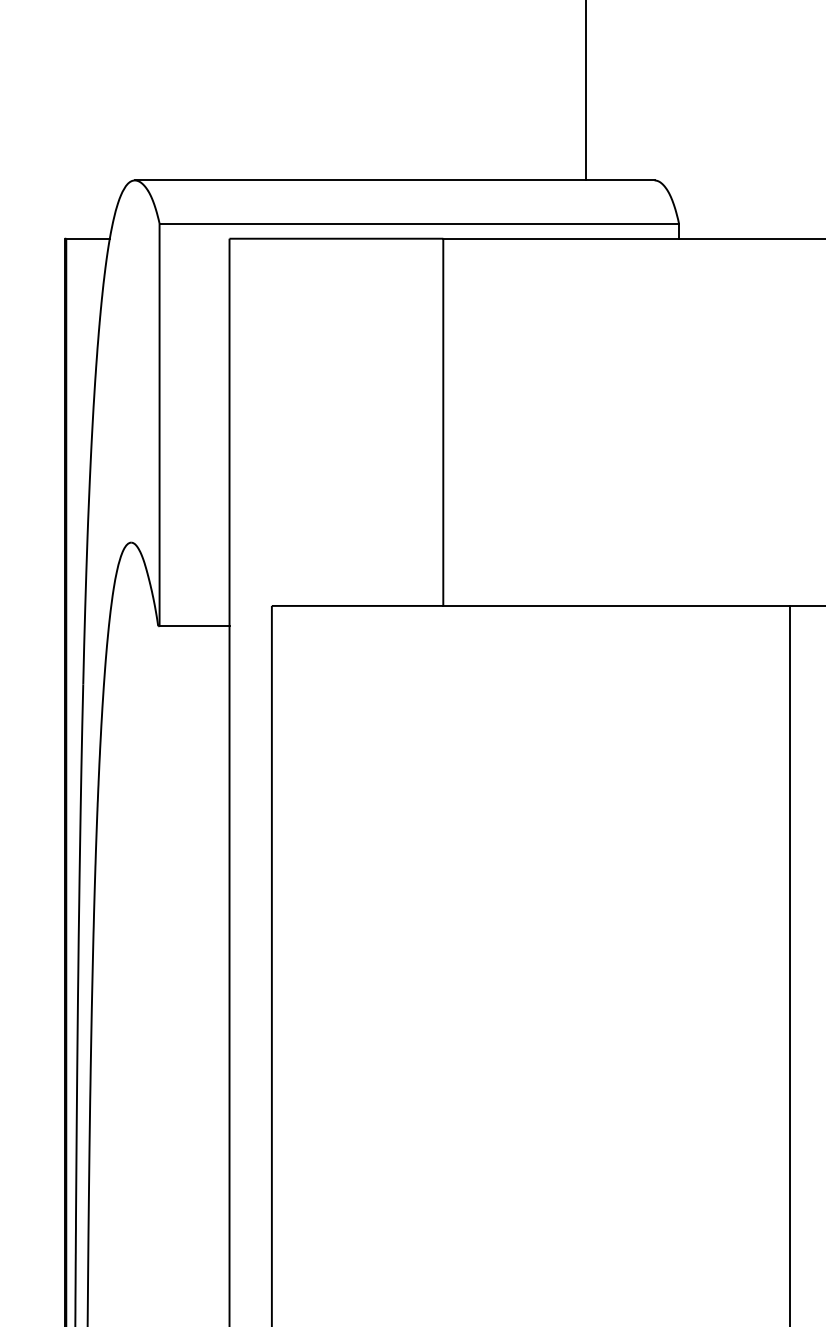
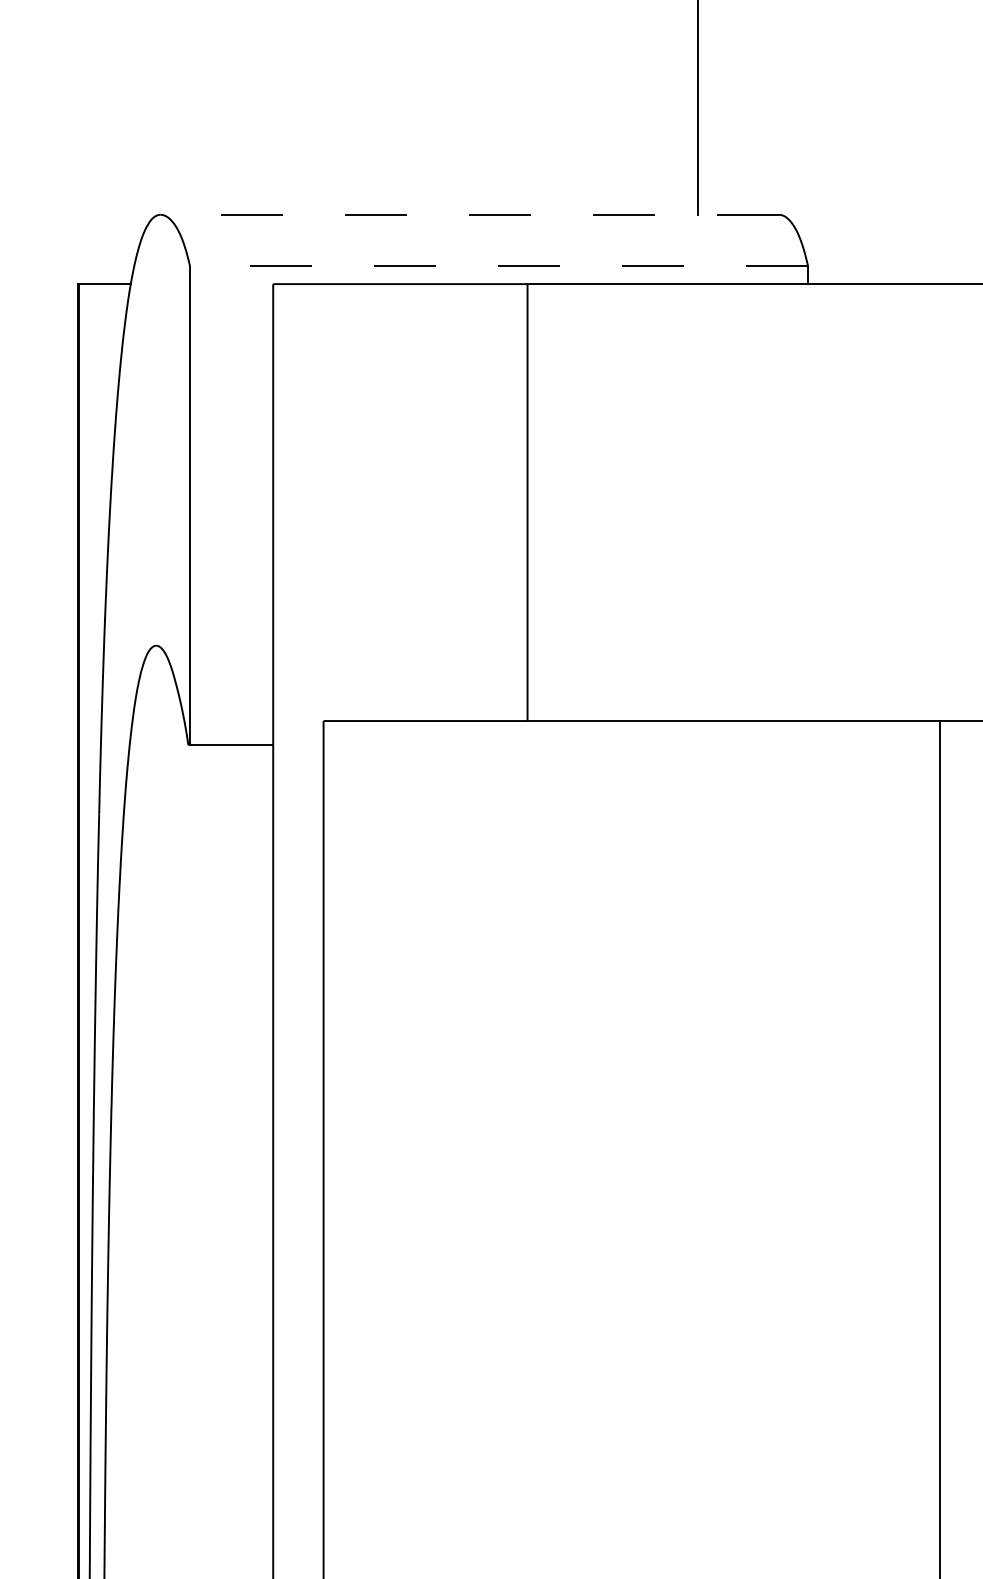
line: (394, 180) -> (469, 214), solid -> dashed
line: (418, 223) -> (498, 266), solid -> dashed

